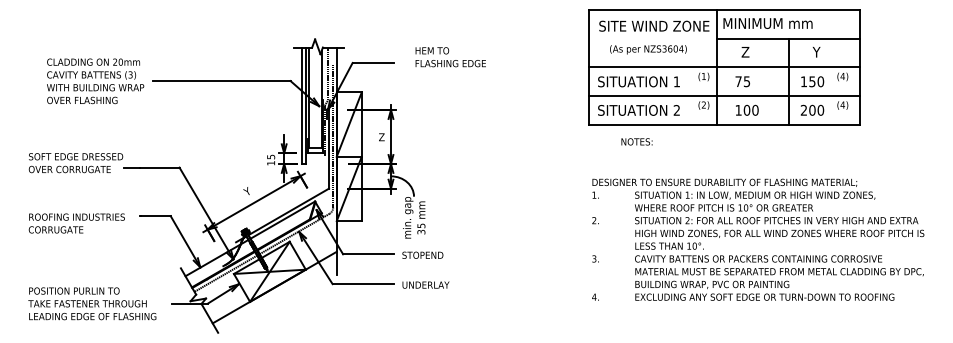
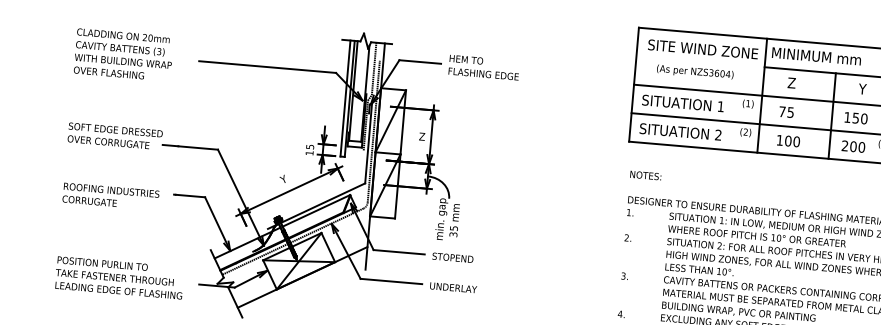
text: (450, 57) -> (483, 67), moved
text: (95, 81) -> (123, 55), moved
text: (636, 141) -> (645, 175), moved

